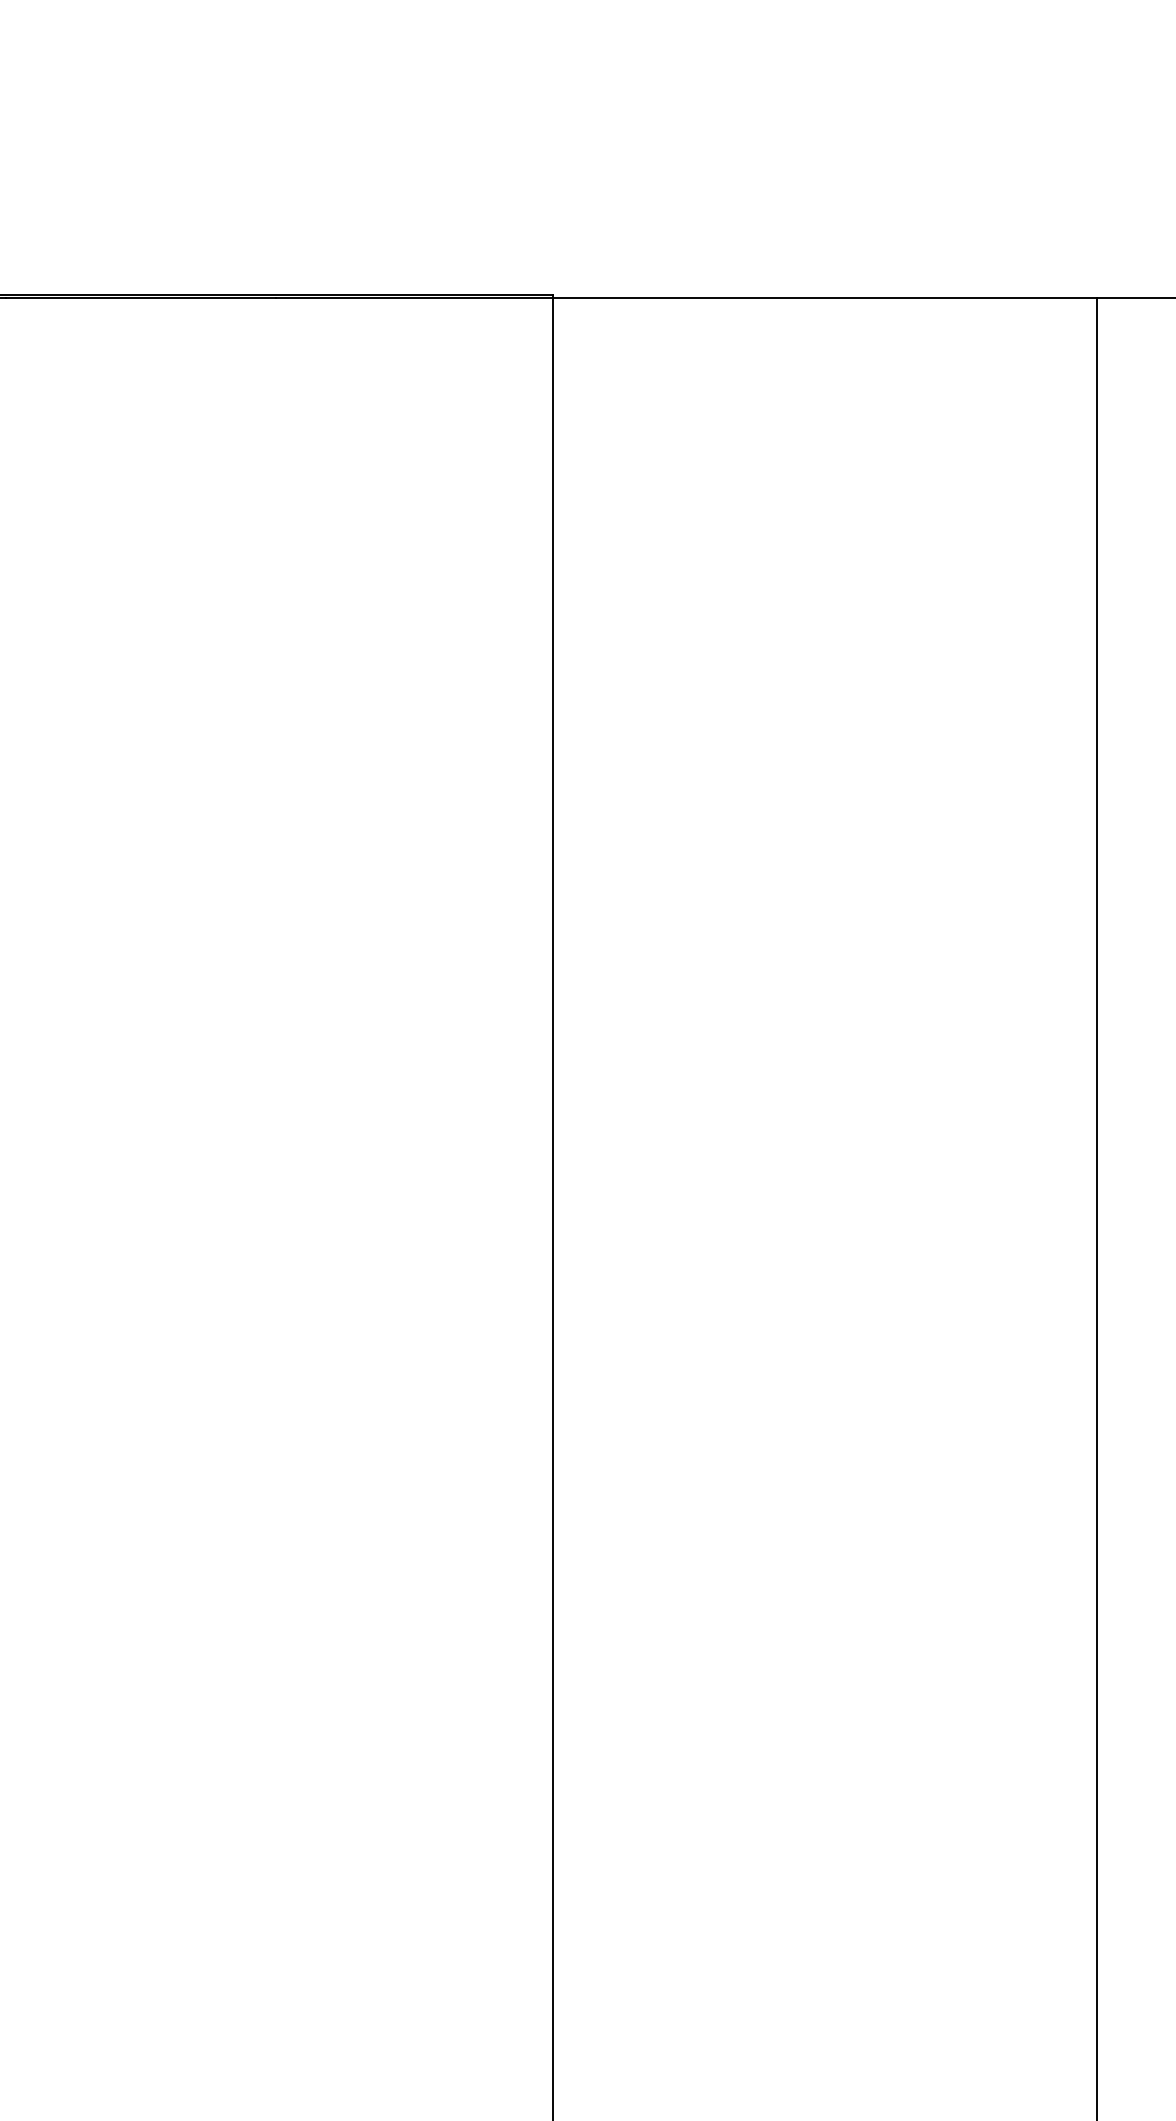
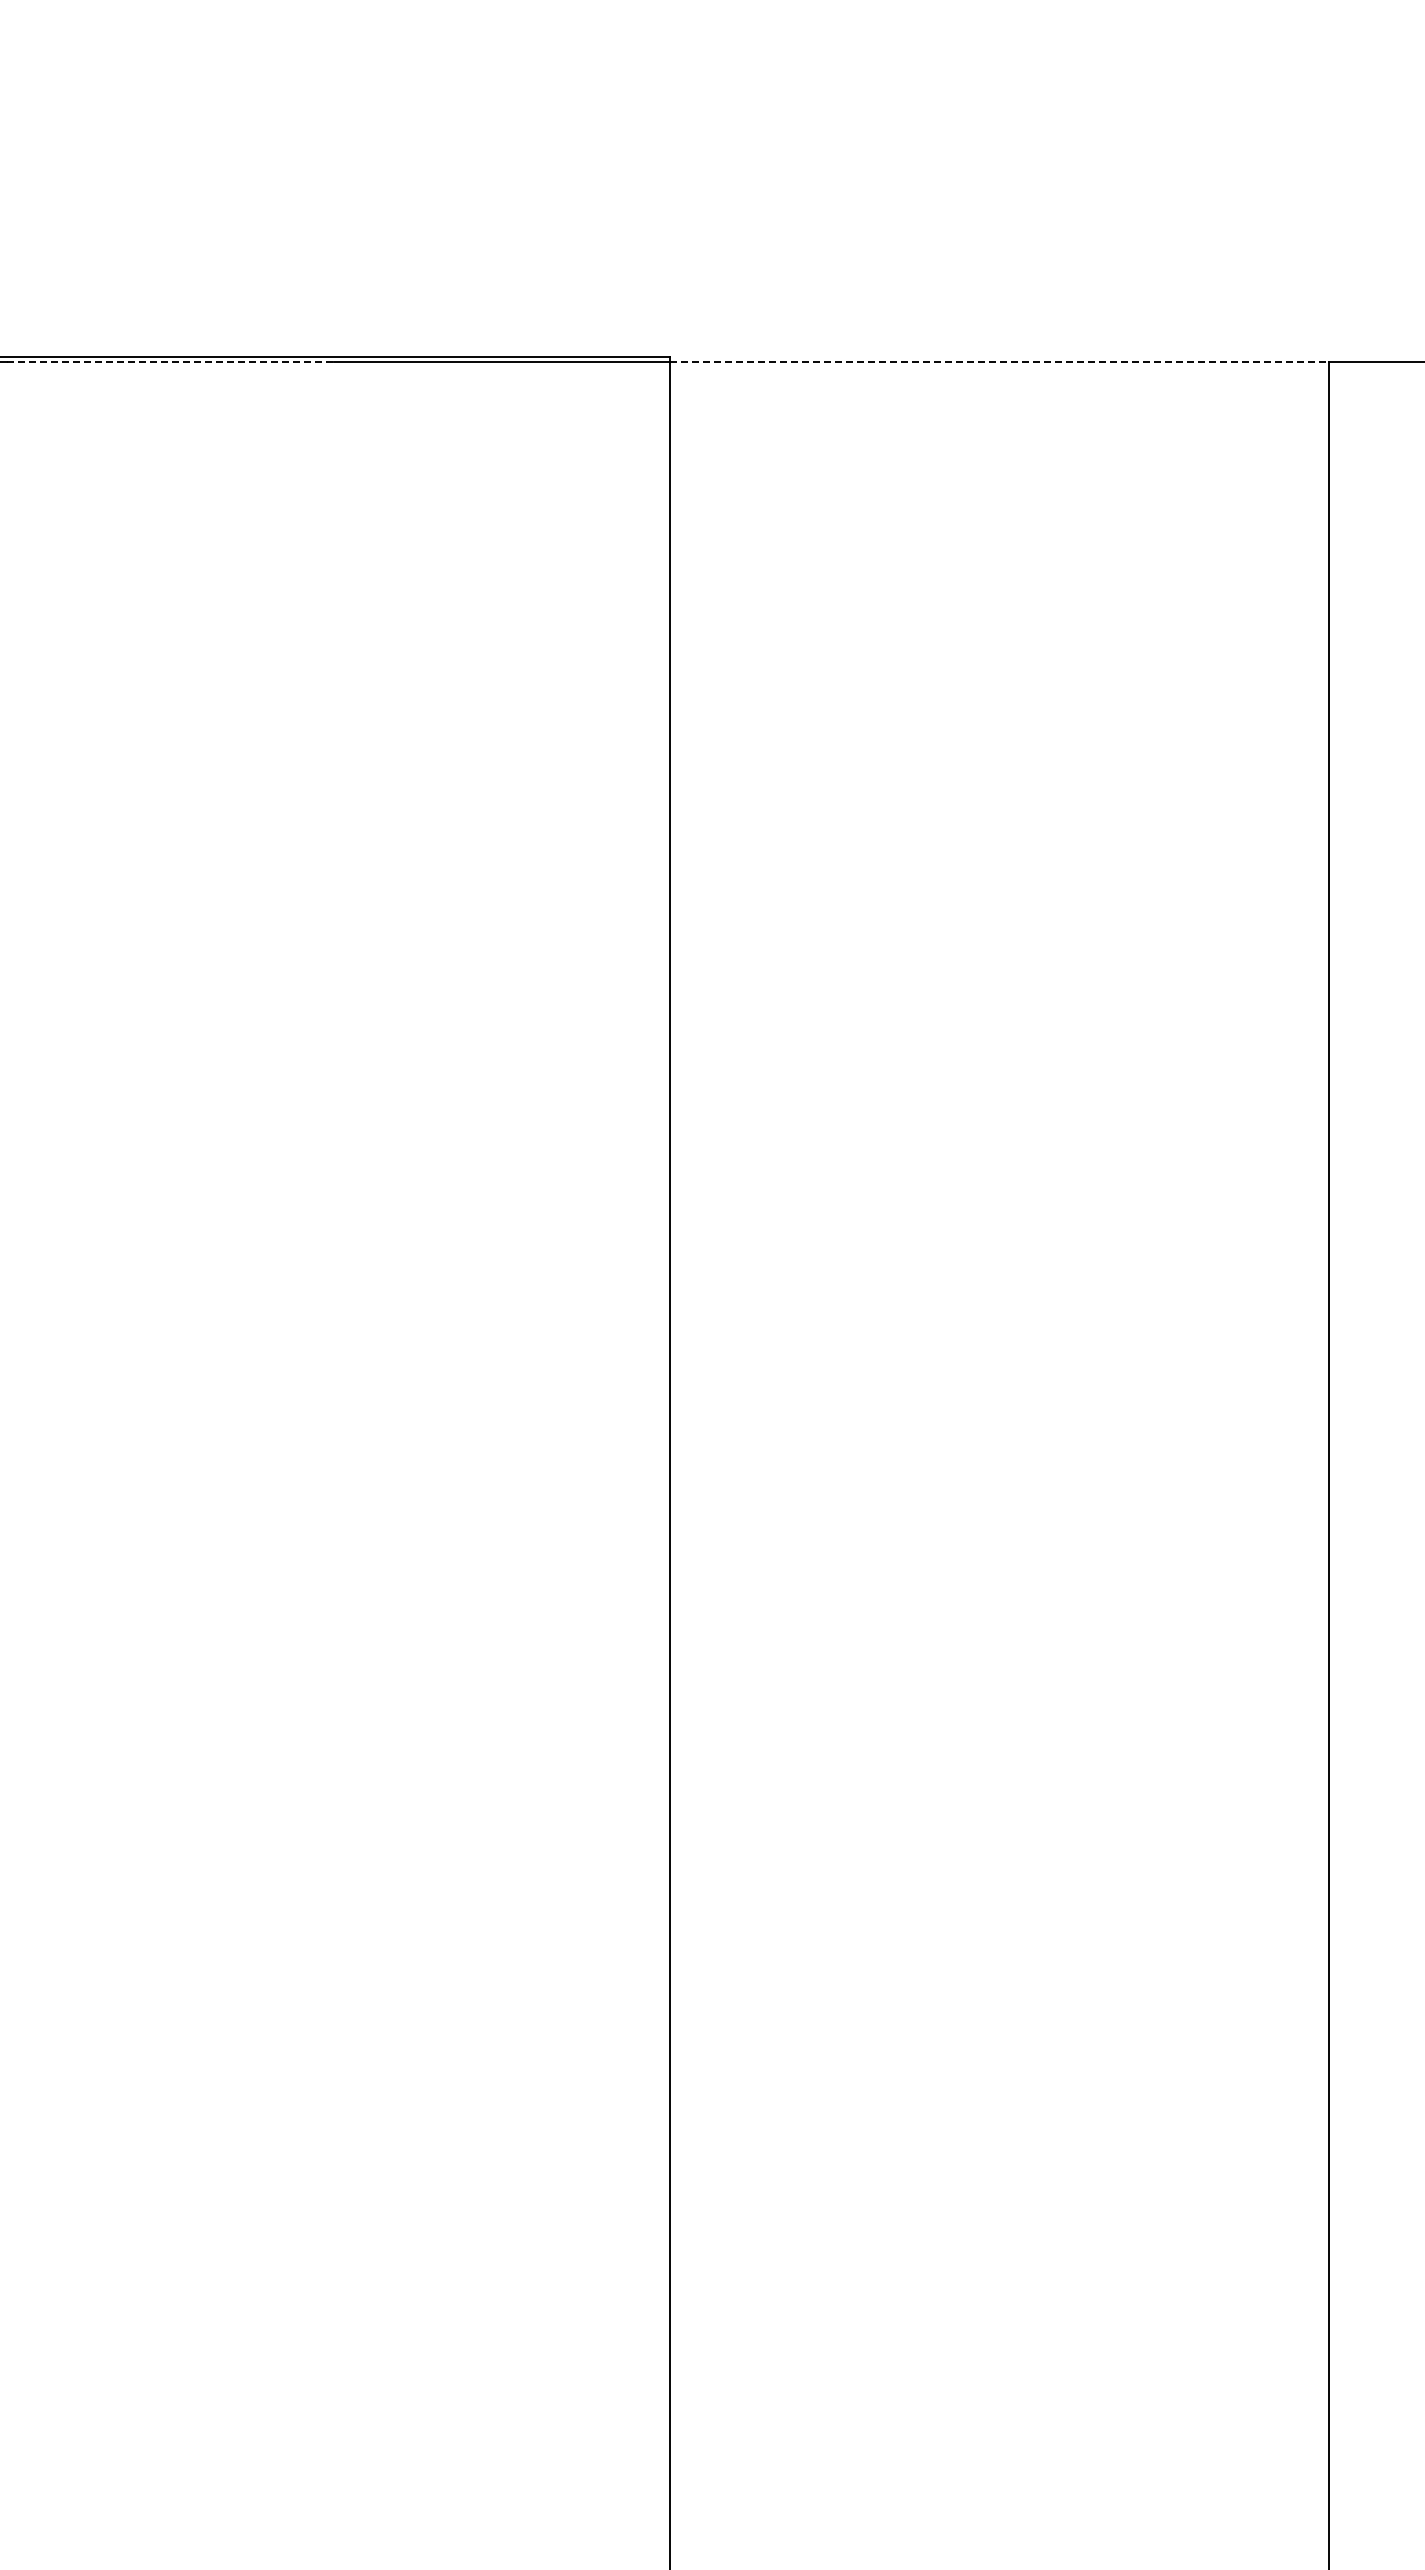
line: (140, 298) -> (170, 361), solid -> dashed
line: (824, 298) -> (999, 361), solid -> dashed

